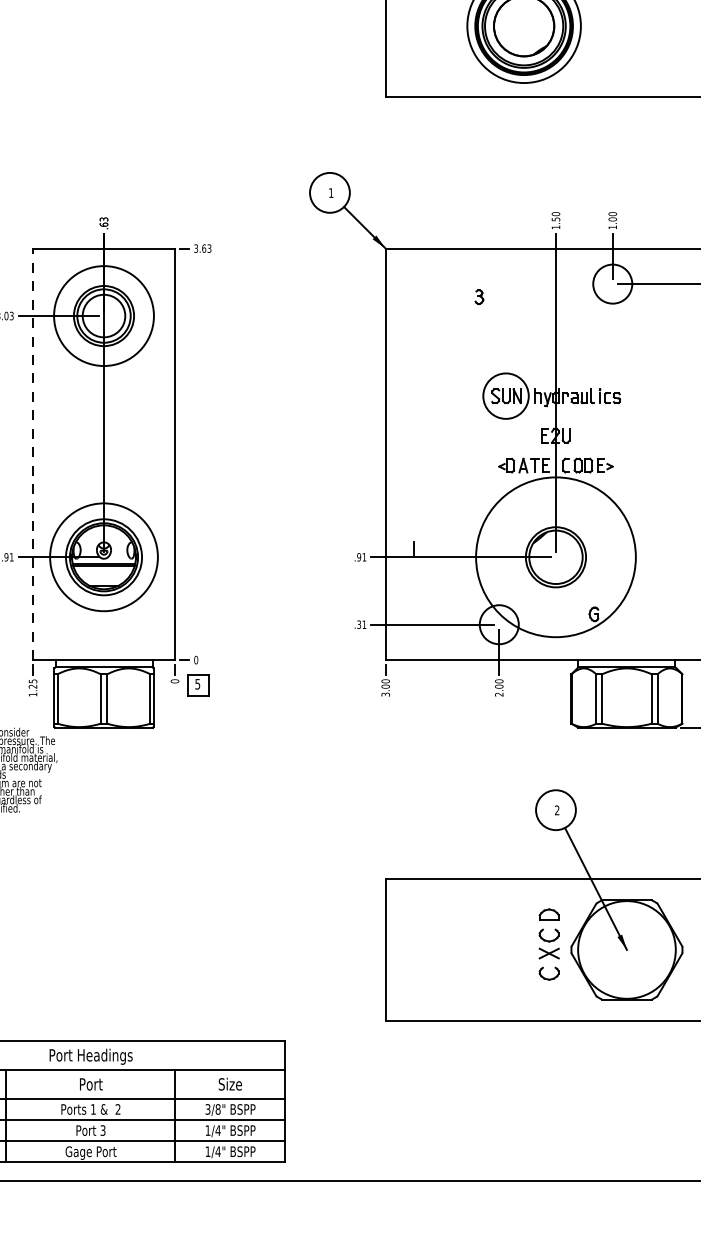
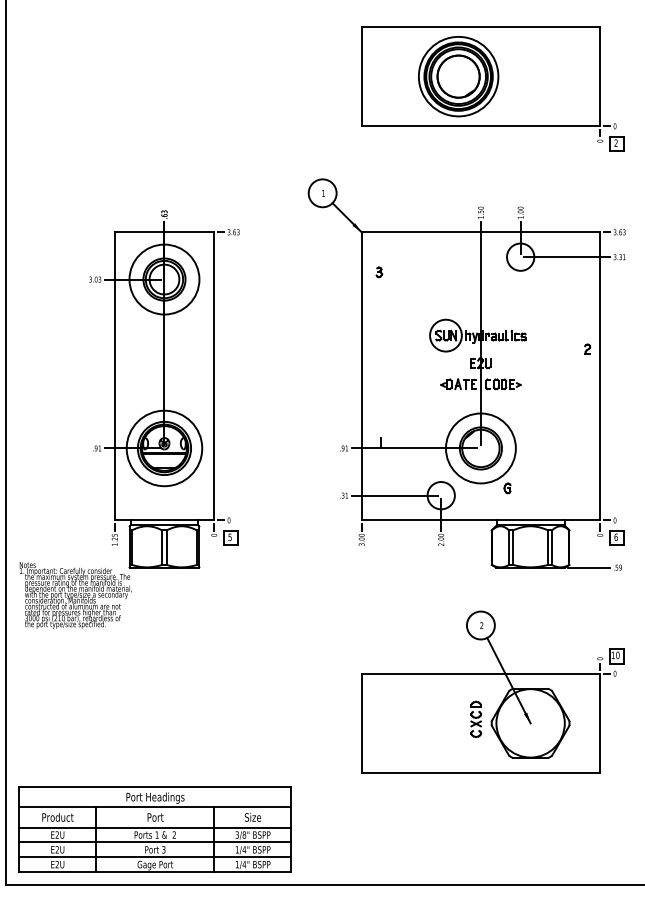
part: (479, 297) -> (379, 272), moved
line: (32, 453) -> (114, 375), dashed -> solid
circle: (555, 557) -> (480, 448), size x0.62
part: (548, 942) -> (475, 718), size x0.71

